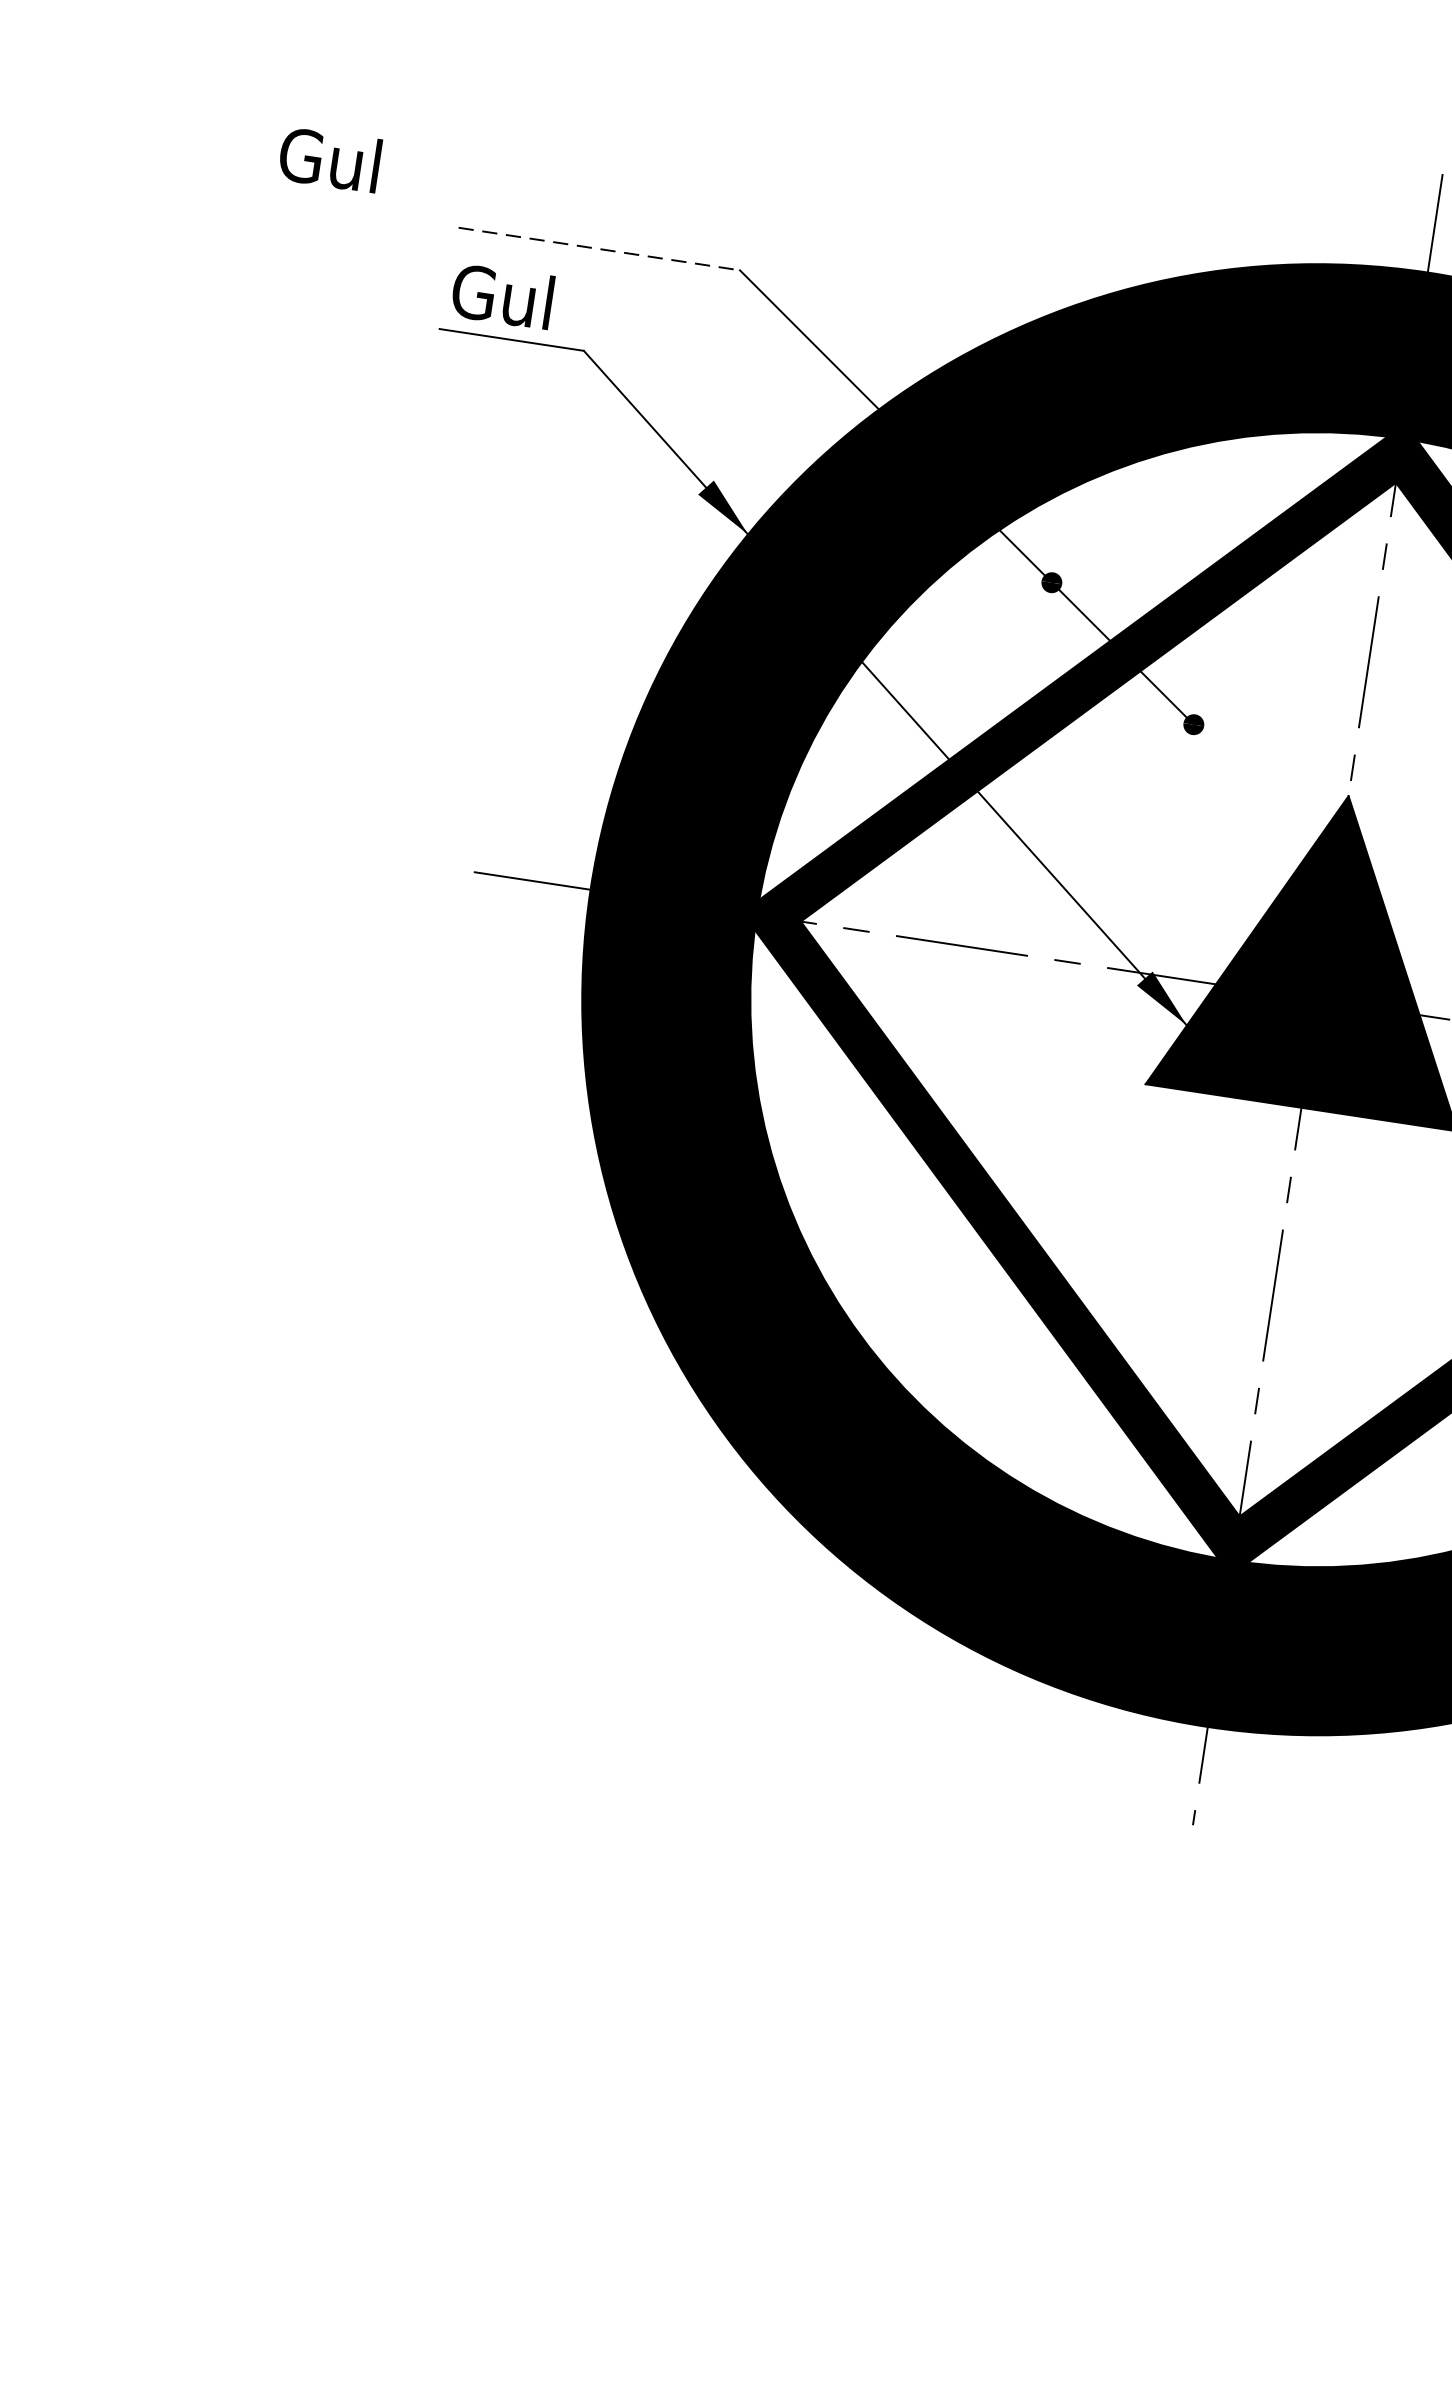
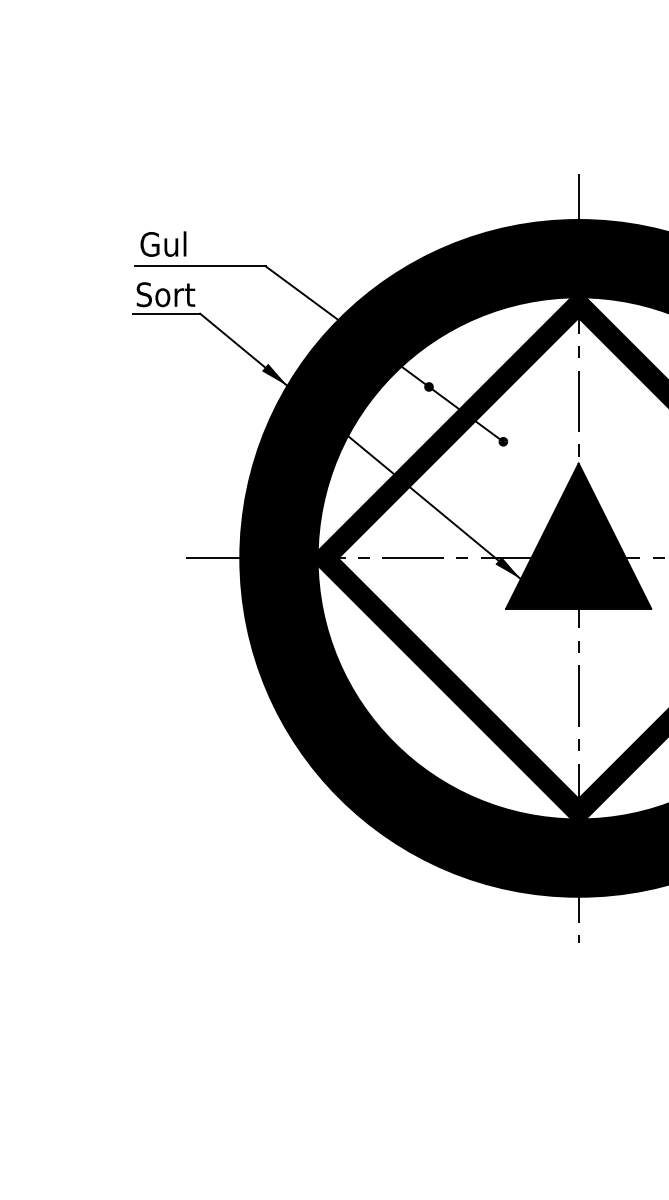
text: (330, 158) -> (163, 243), moved
line: (599, 249) -> (200, 266), dashed -> solid
text: (515, 298) -> (165, 294), Gul -> Sort

